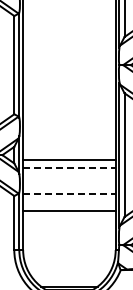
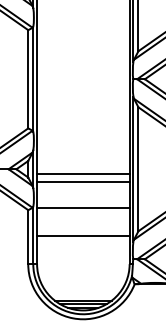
line: (69, 167) -> (83, 181), dashed -> solid
line: (69, 194) -> (83, 208), dashed -> solid
line: (69, 211) -> (83, 236), moved

